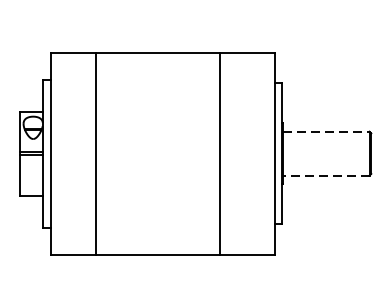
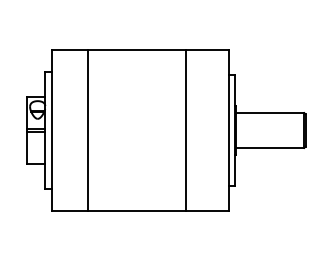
line: (326, 132) -> (270, 113), dashed -> solid
line: (325, 175) -> (269, 147), dashed -> solid

